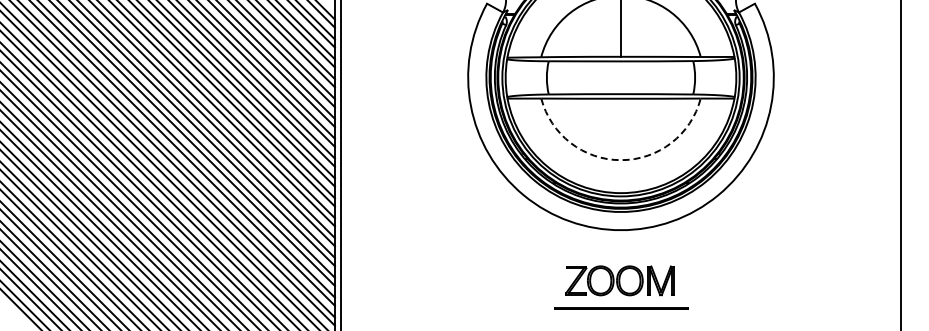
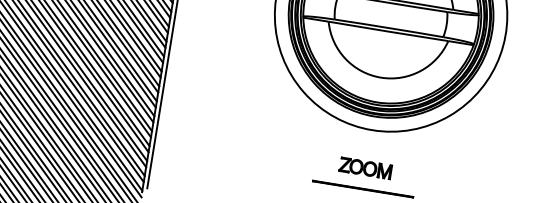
arc: (621, 160) -> (381, 77), dashed -> solid
part: (619, 281) -> (365, 168), size x0.62

